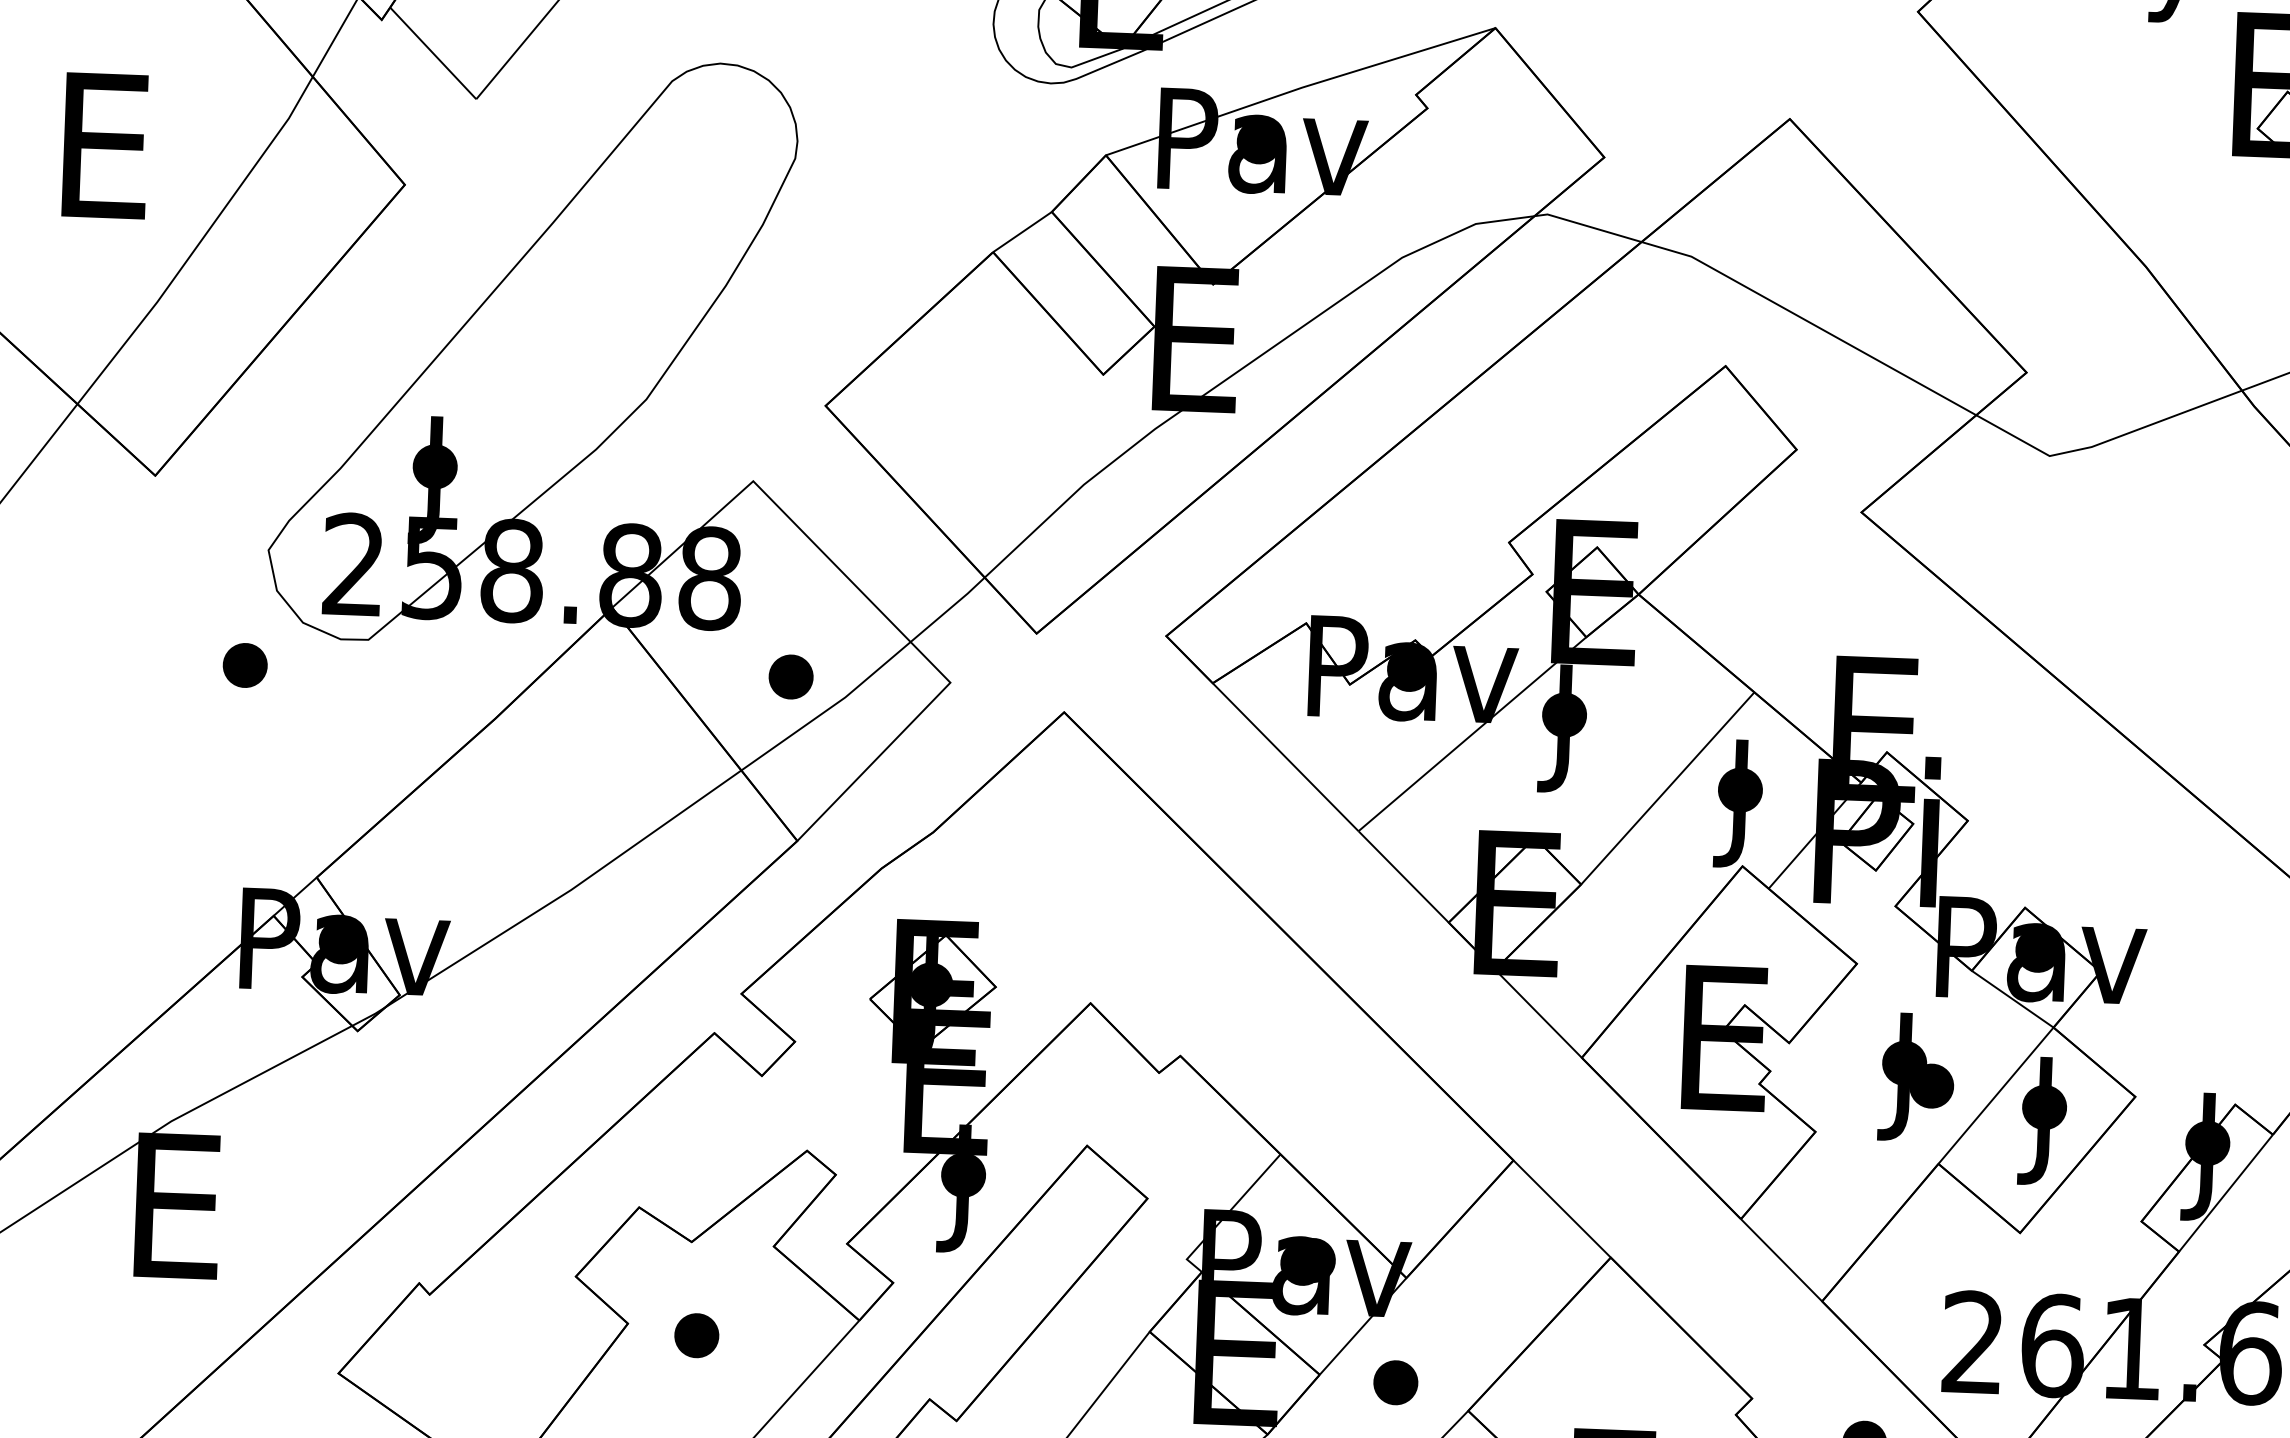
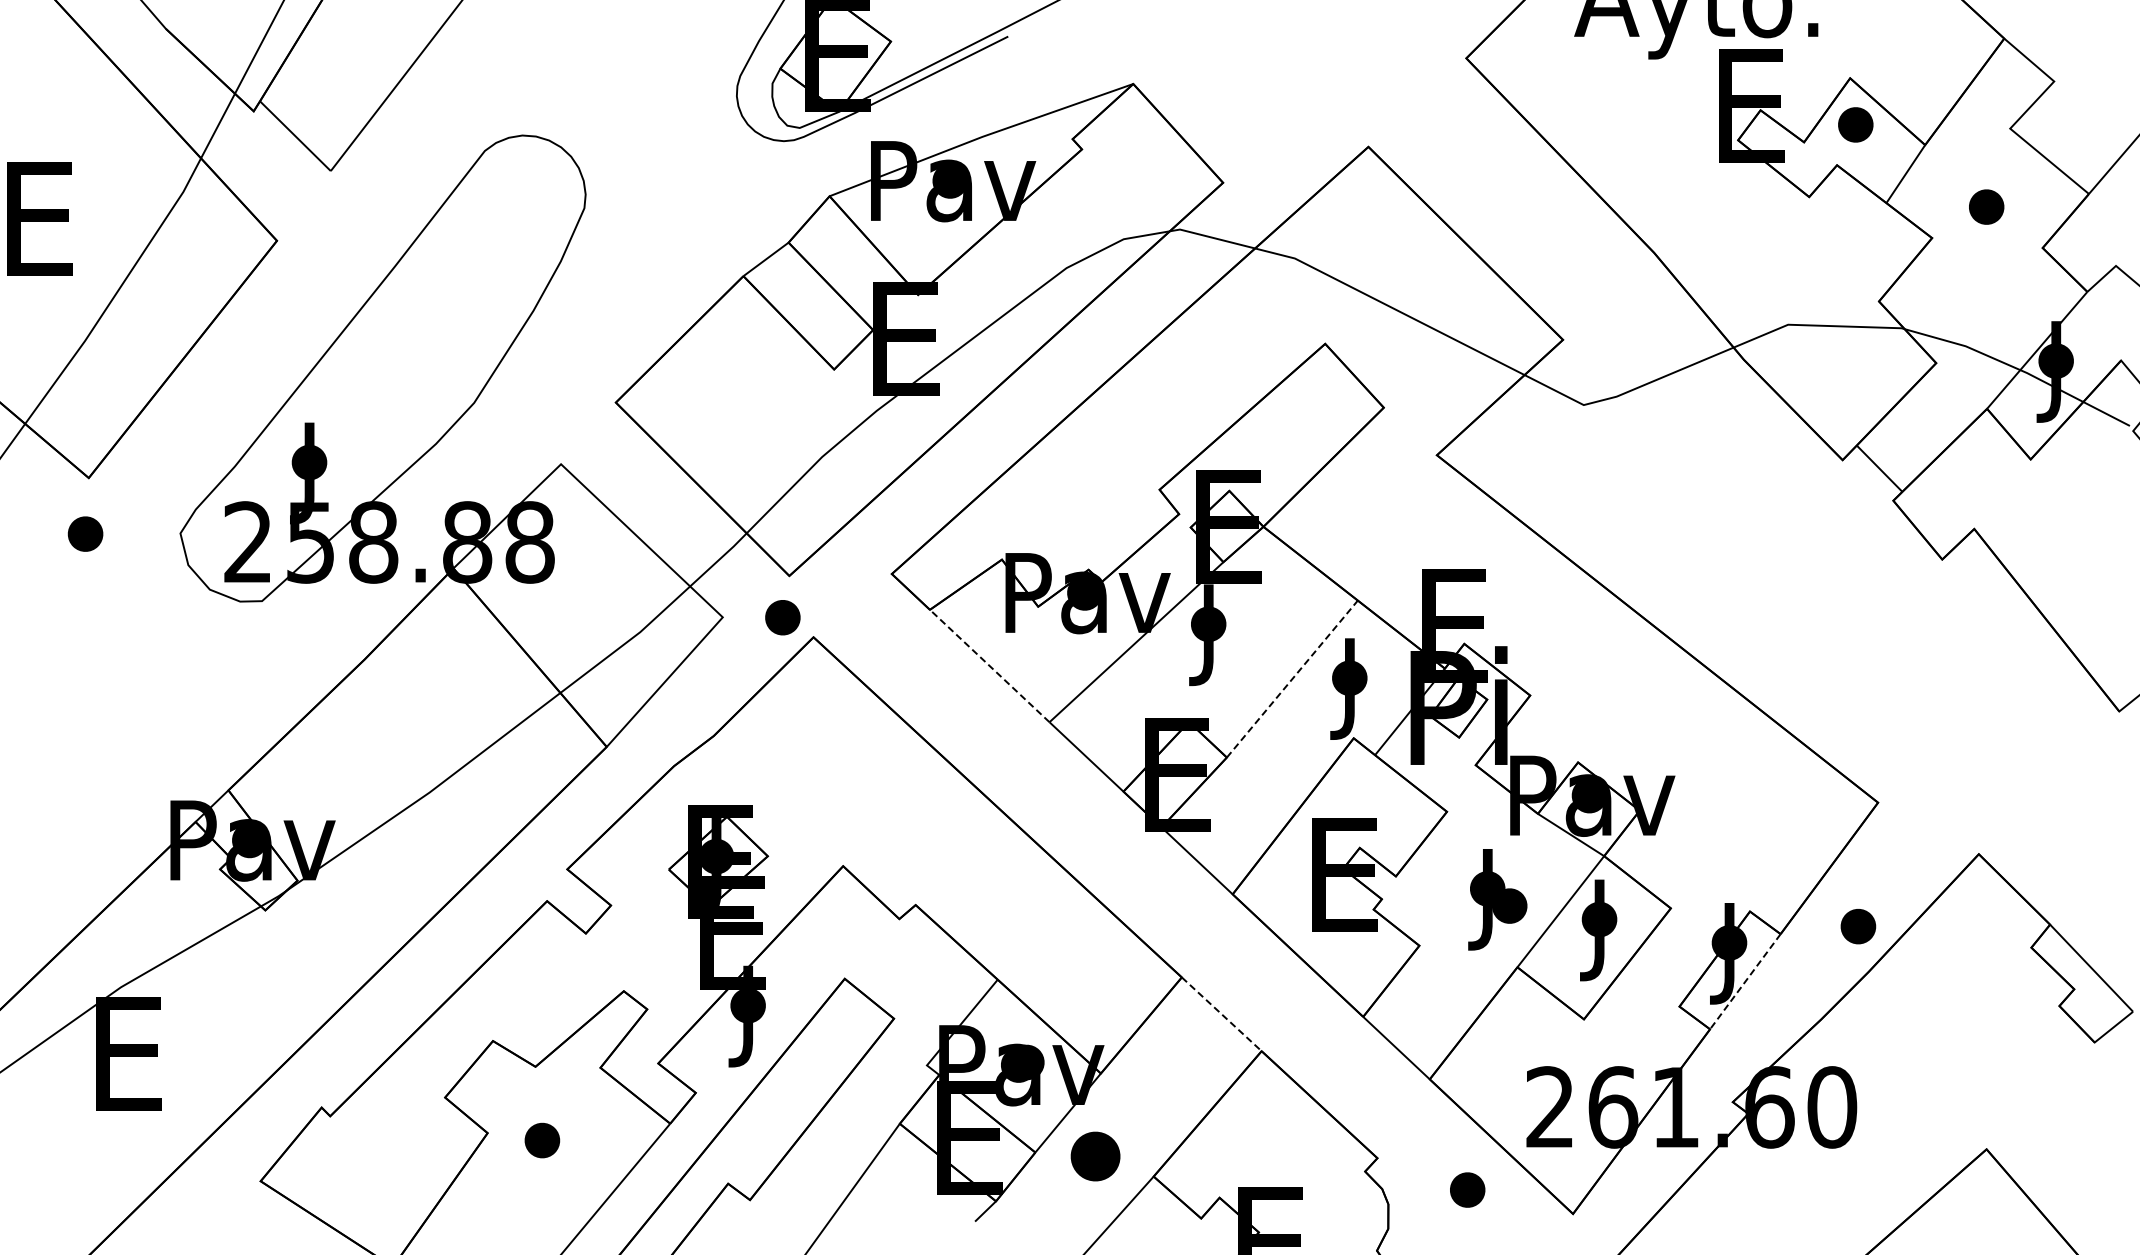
part: (245, 664) -> (85, 533), moved
part: (790, 676) -> (782, 617), moved
line: (1285, 756) -> (989, 665), solid -> dashed
line: (1667, 787) -> (1292, 678), solid -> dashed
line: (2226, 1194) -> (1745, 982), solid -> dashed
line: (1563, 1209) -> (1222, 1014), solid -> dashed
part: (1395, 1382) -> (1095, 1156), size x1.4

